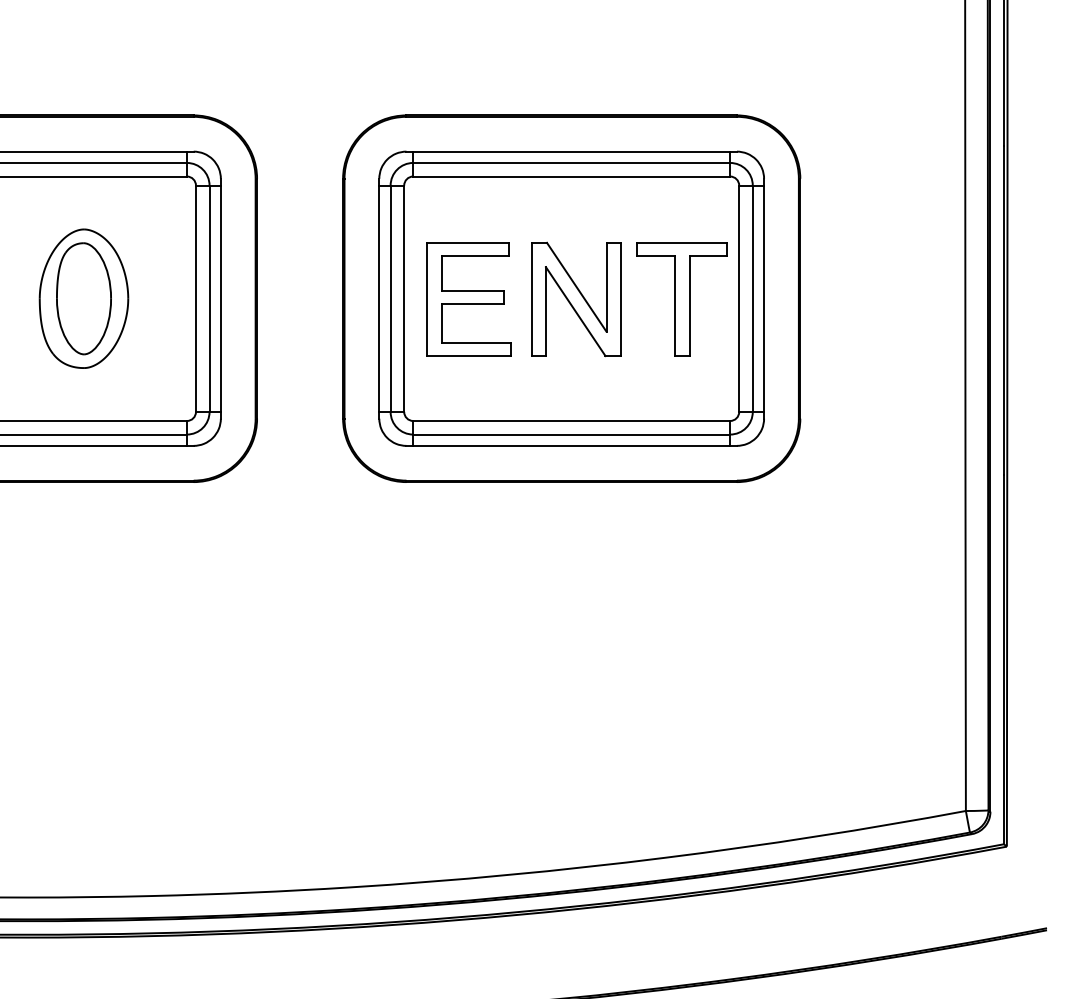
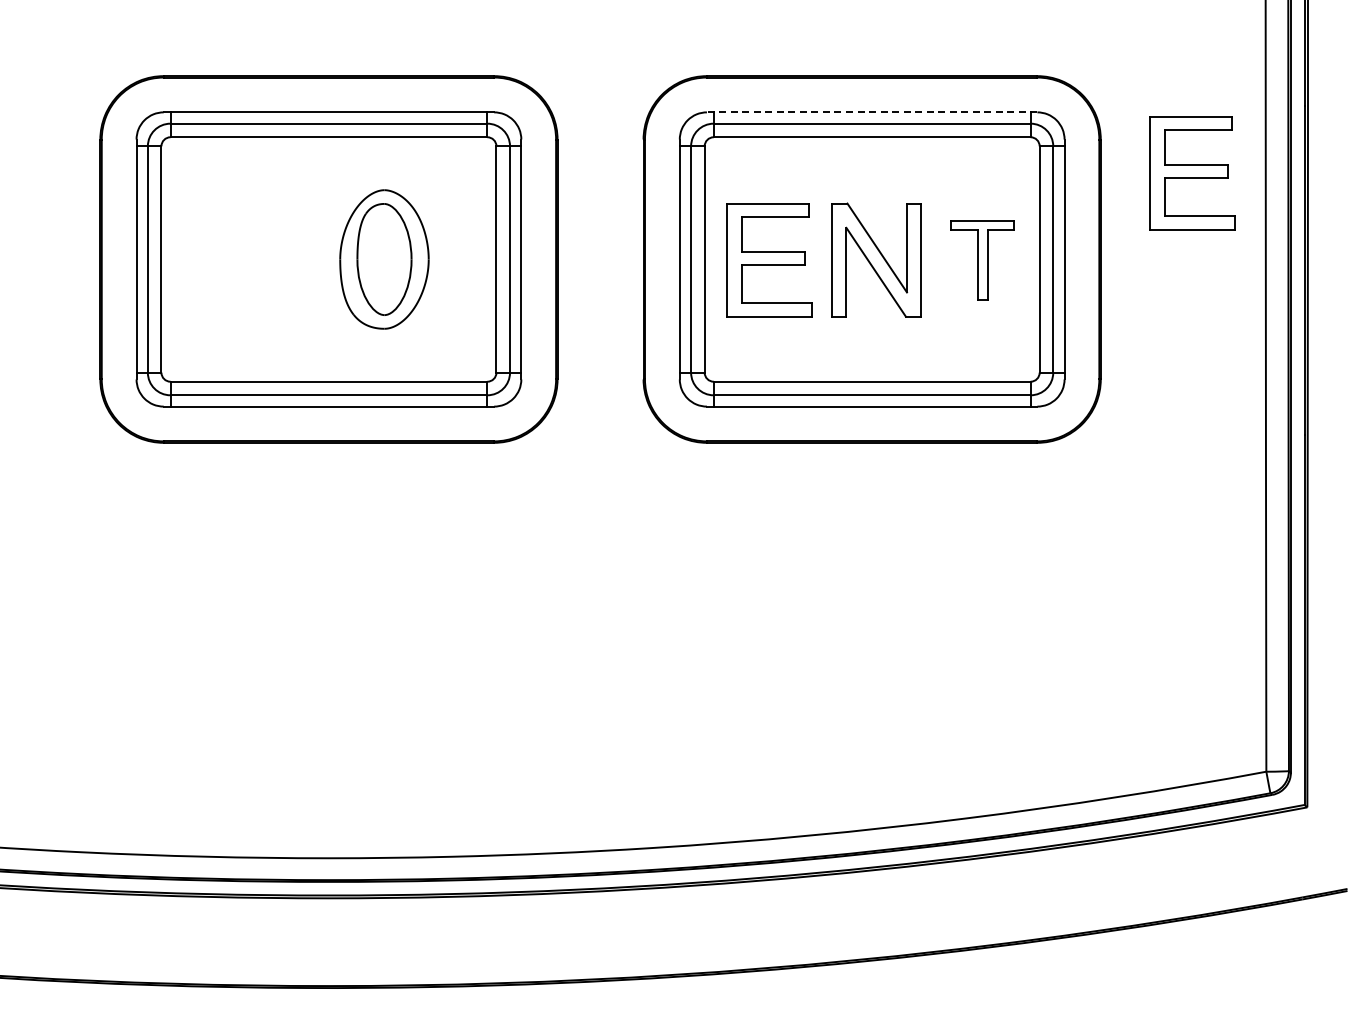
line: (571, 151) -> (871, 112), solid -> dashed
part: (892, 212) -> (1192, 173), added
part: (682, 299) -> (982, 260), size x0.7

